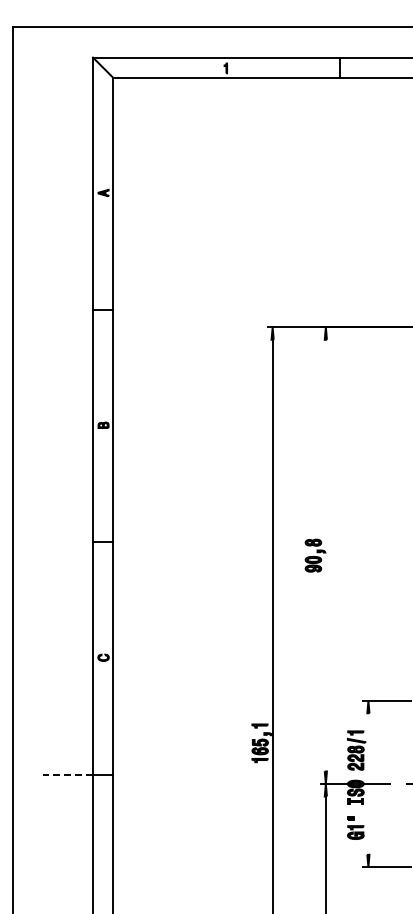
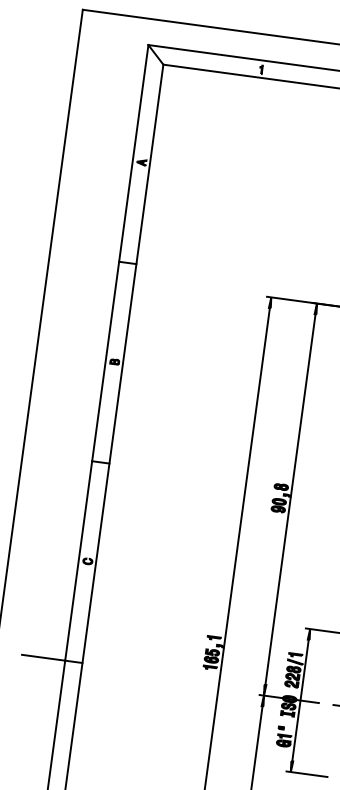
line: (325, 555) -> (290, 499), added
line: (67, 774) -> (43, 657), dashed -> solid
line: (368, 783) -> (300, 700), added

